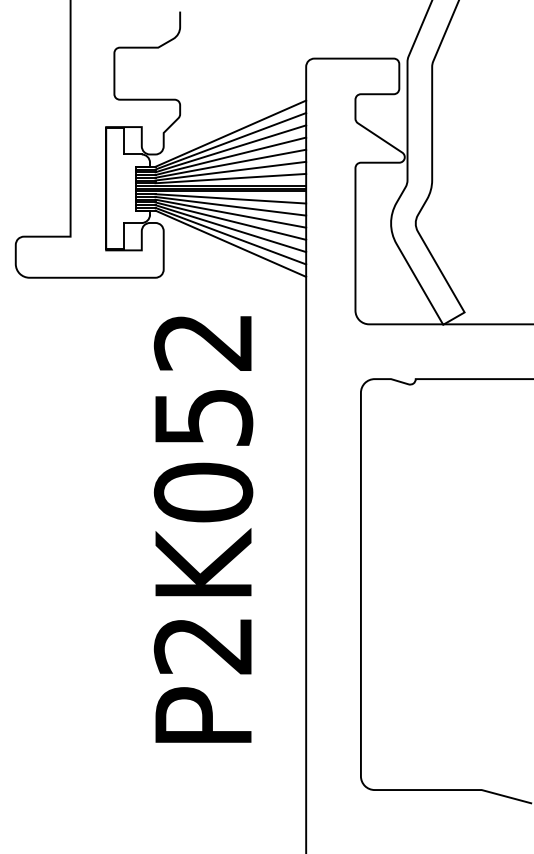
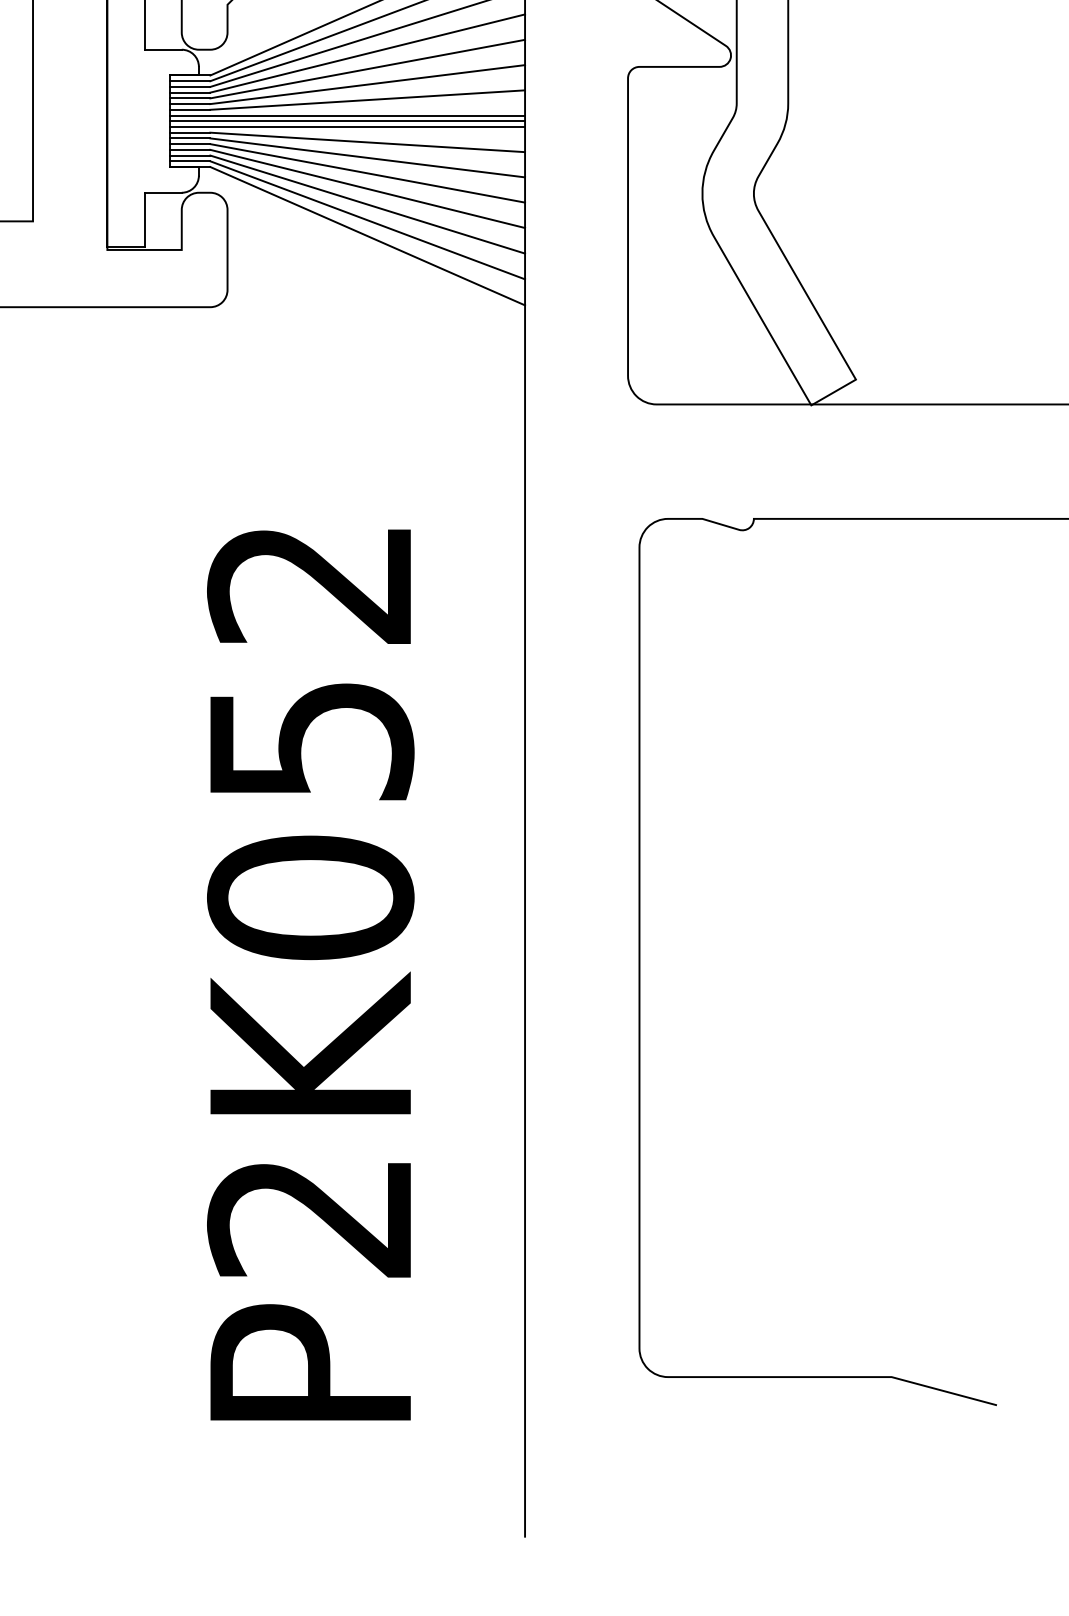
text: (203, 529) -> (310, 974), moved

